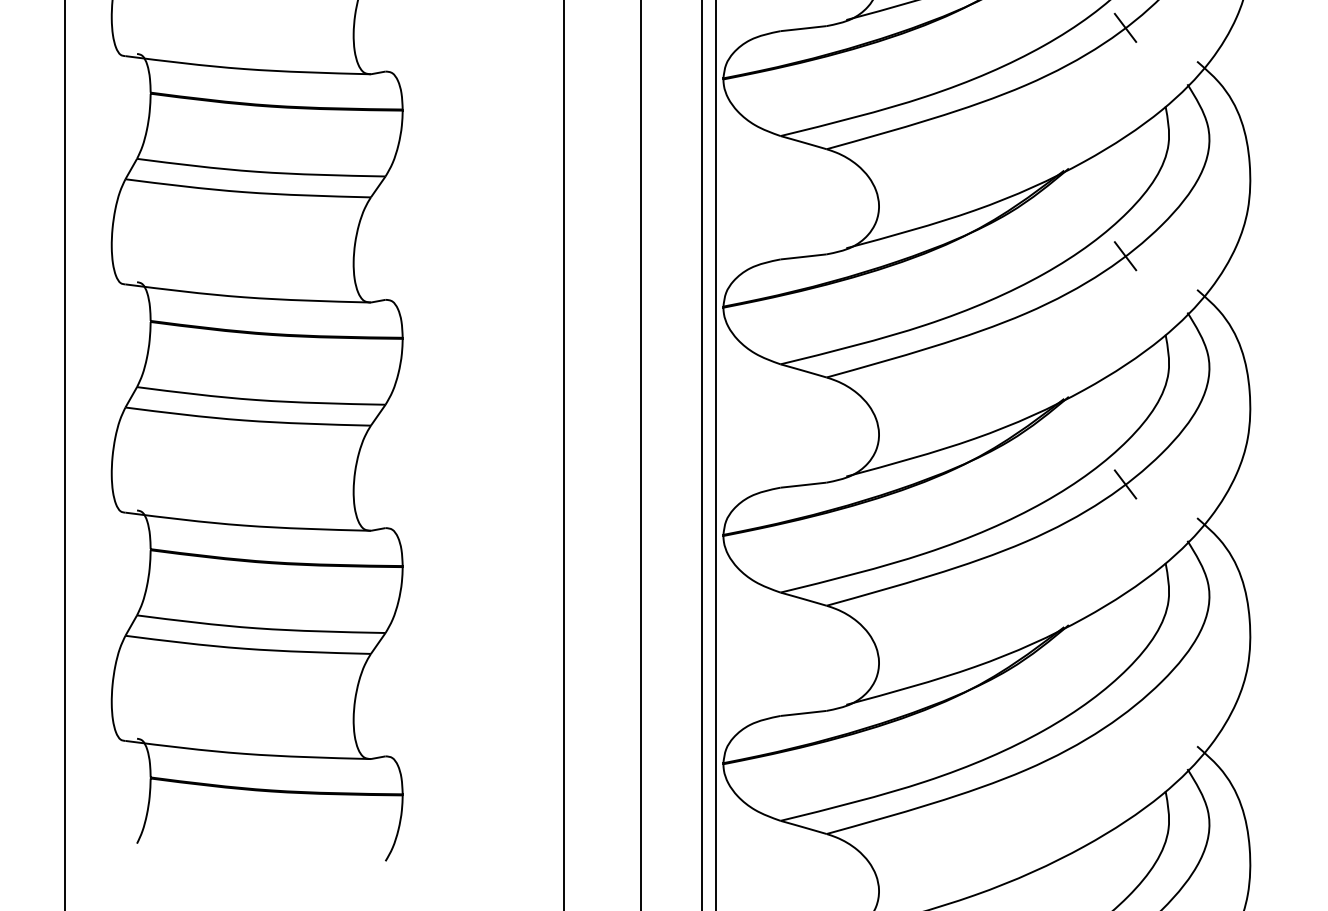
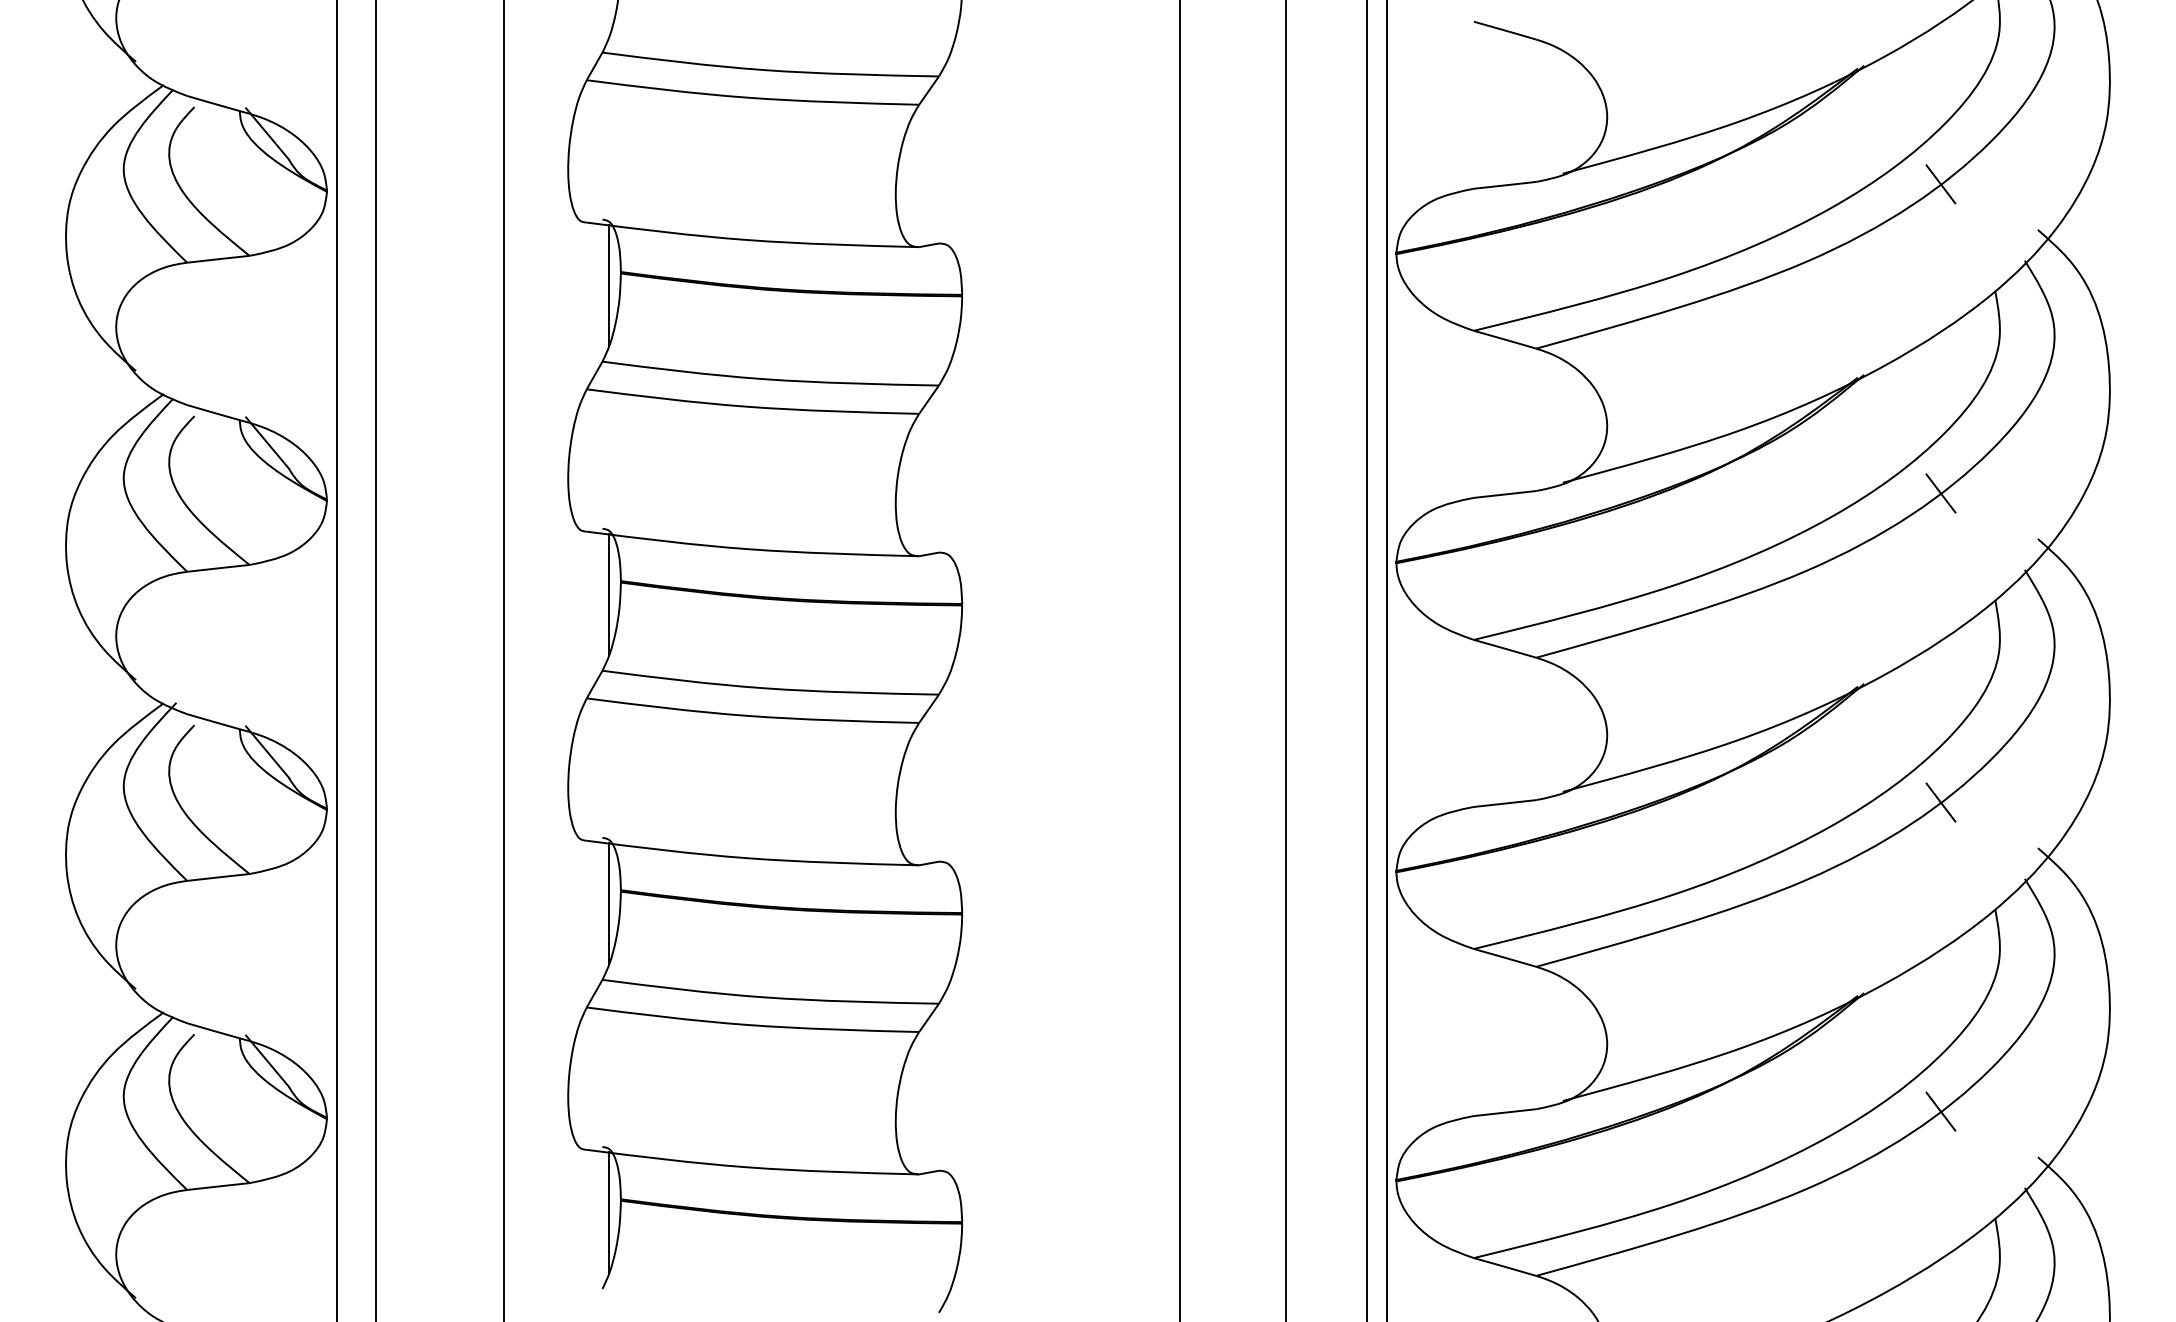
line: (142, 102) -> (609, 285), added
line: (142, 330) -> (609, 594), added
line: (142, 558) -> (609, 903), added
line: (1125, 712) -> (1940, 1111), added
line: (142, 787) -> (609, 1212), added

